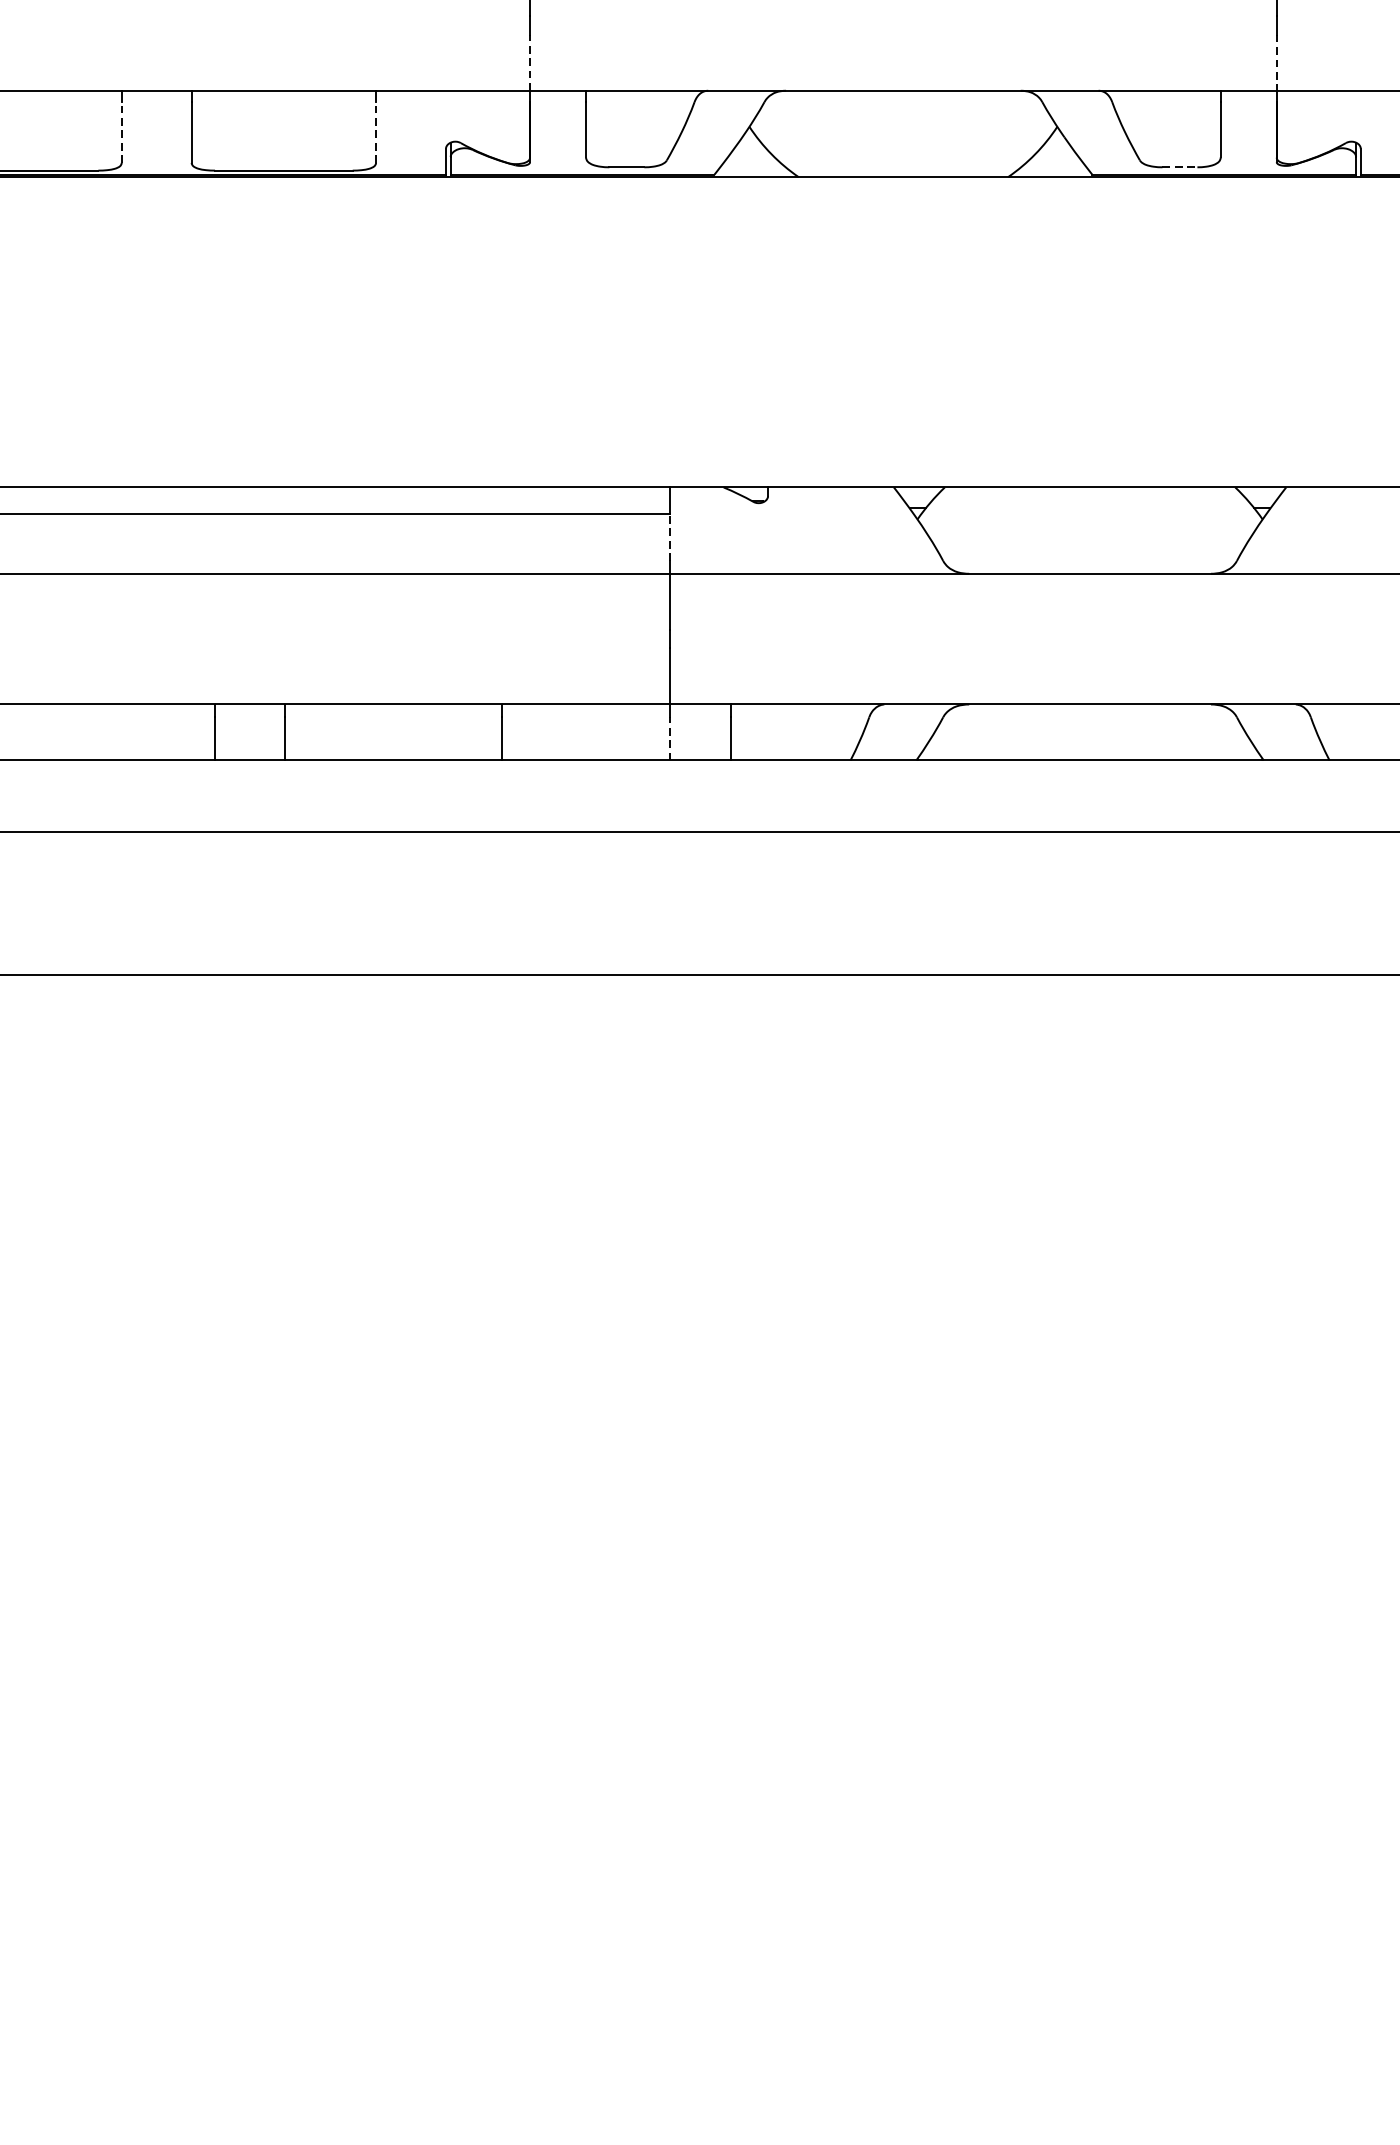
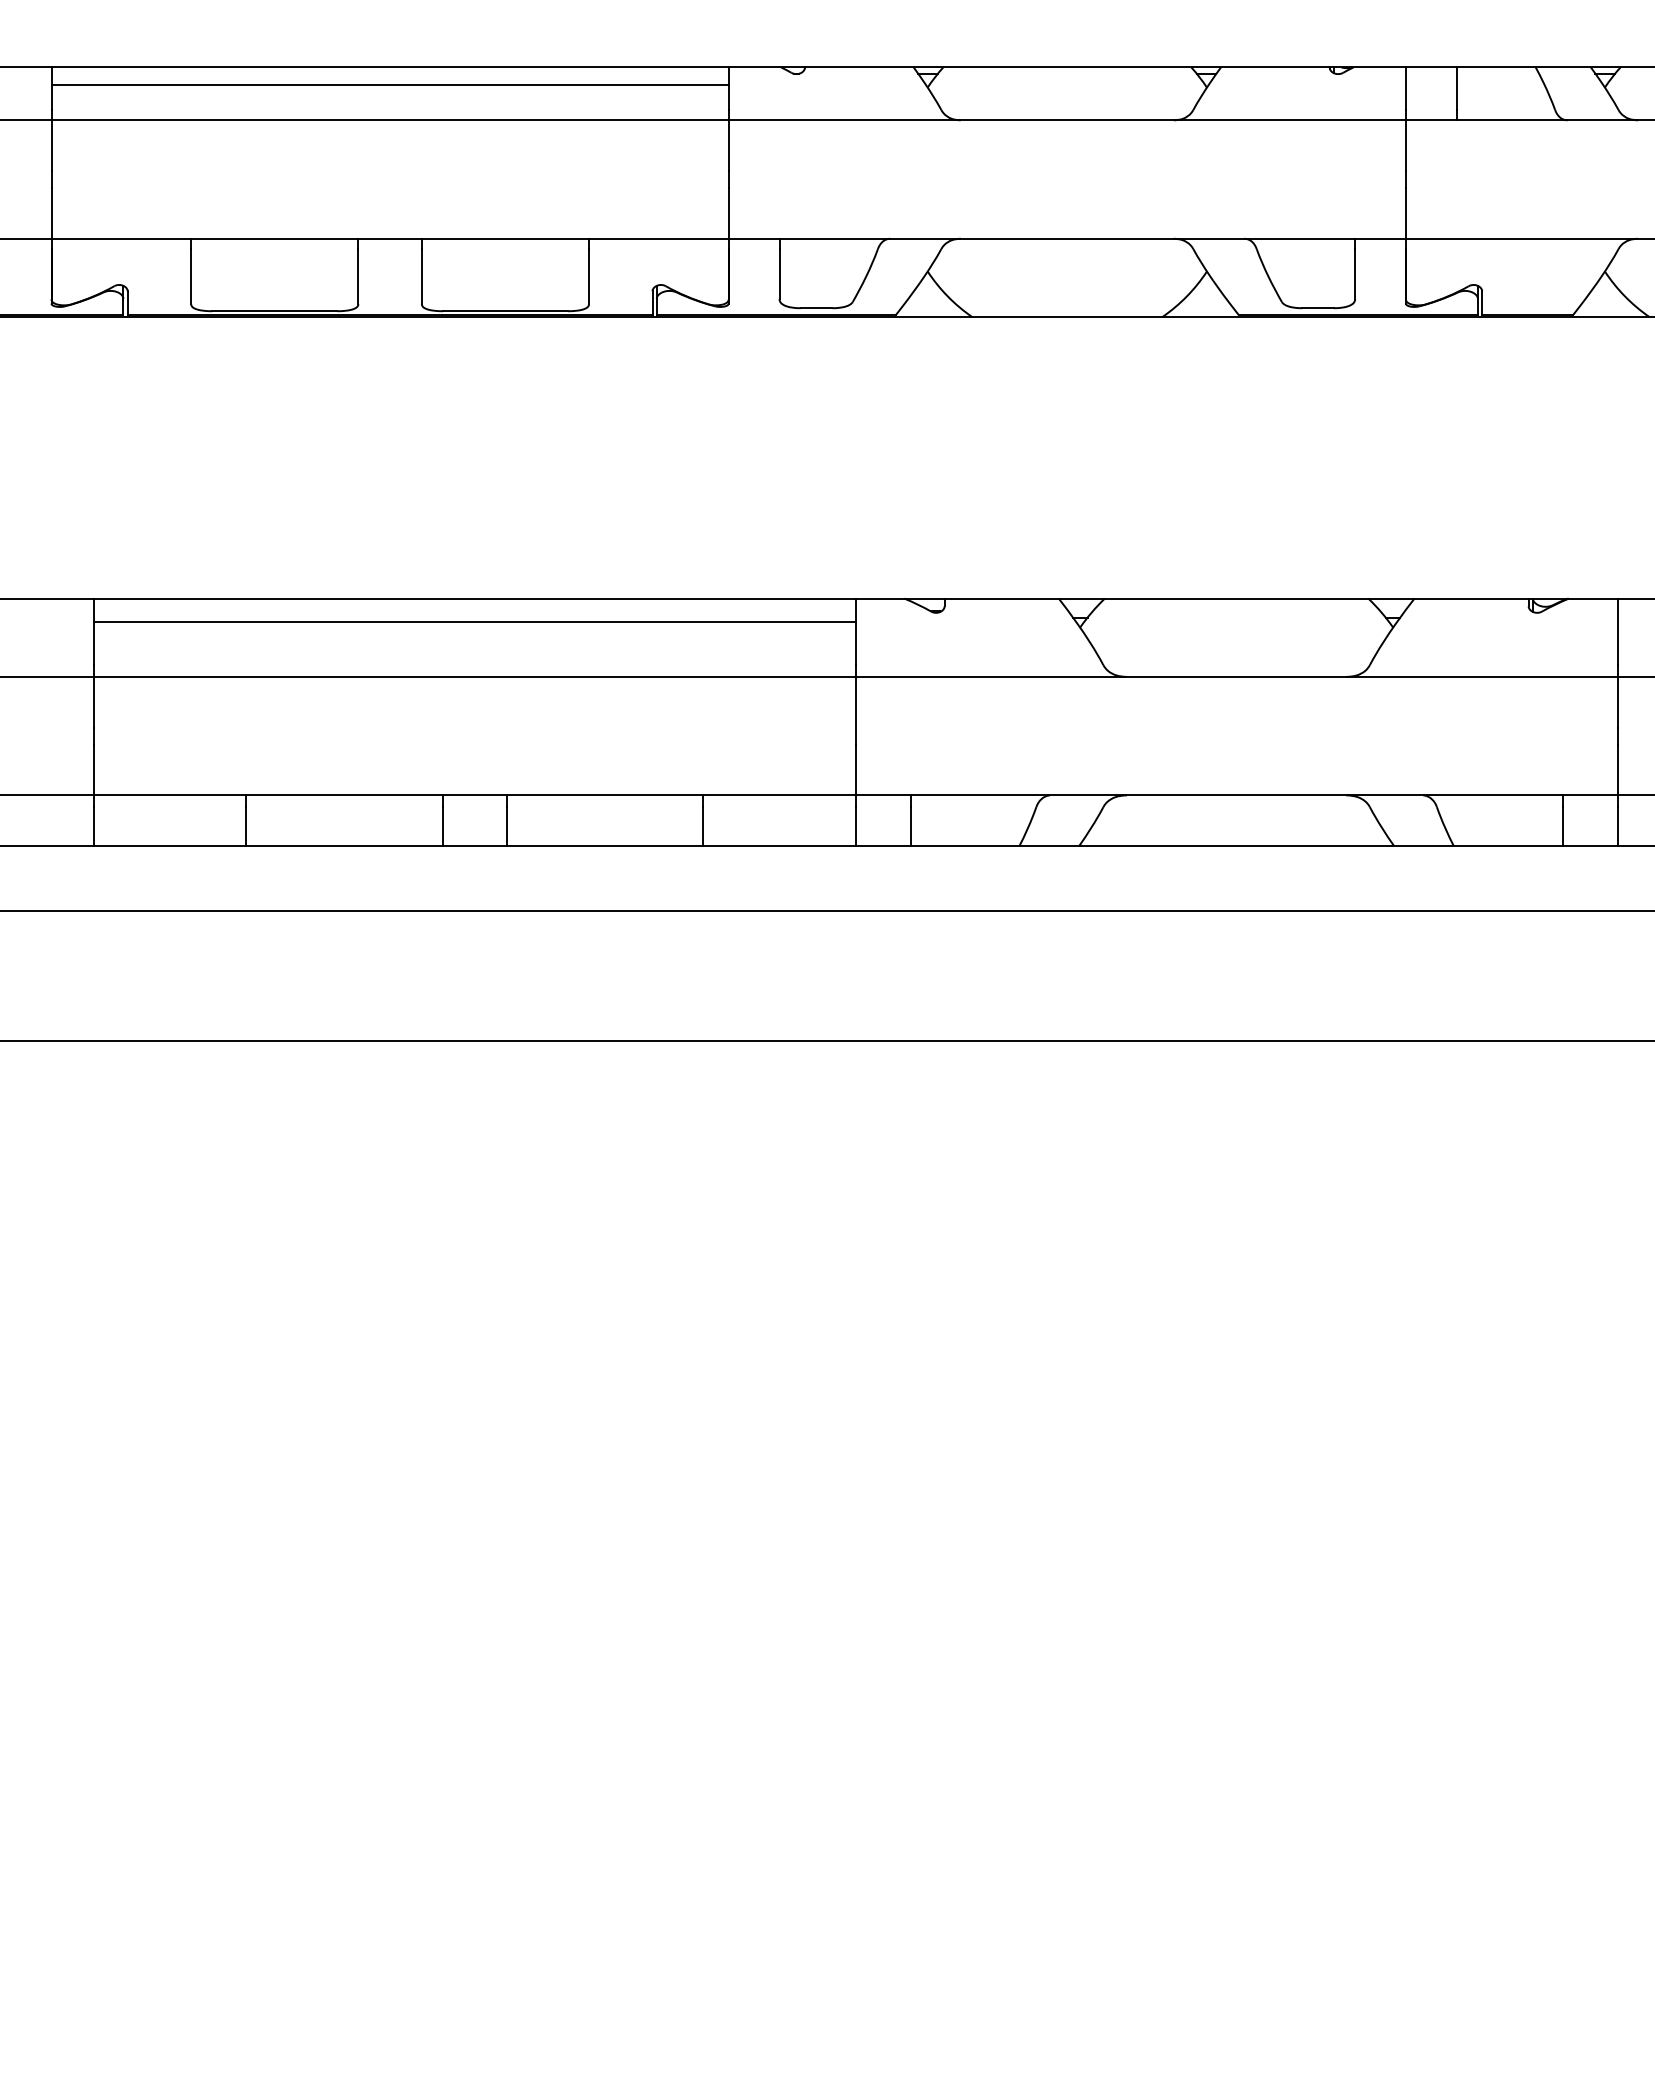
line: (529, 61) -> (728, 212), dashed -> solid
line: (1276, 62) -> (1405, 213), dashed -> solid
line: (121, 132) -> (358, 276), dashed -> solid
line: (376, 132) -> (589, 276), dashed -> solid
line: (1180, 167) -> (1318, 308), dashed -> solid
line: (669, 536) -> (855, 643), dashed -> solid
line: (669, 738) -> (855, 826), dashed -> solid

